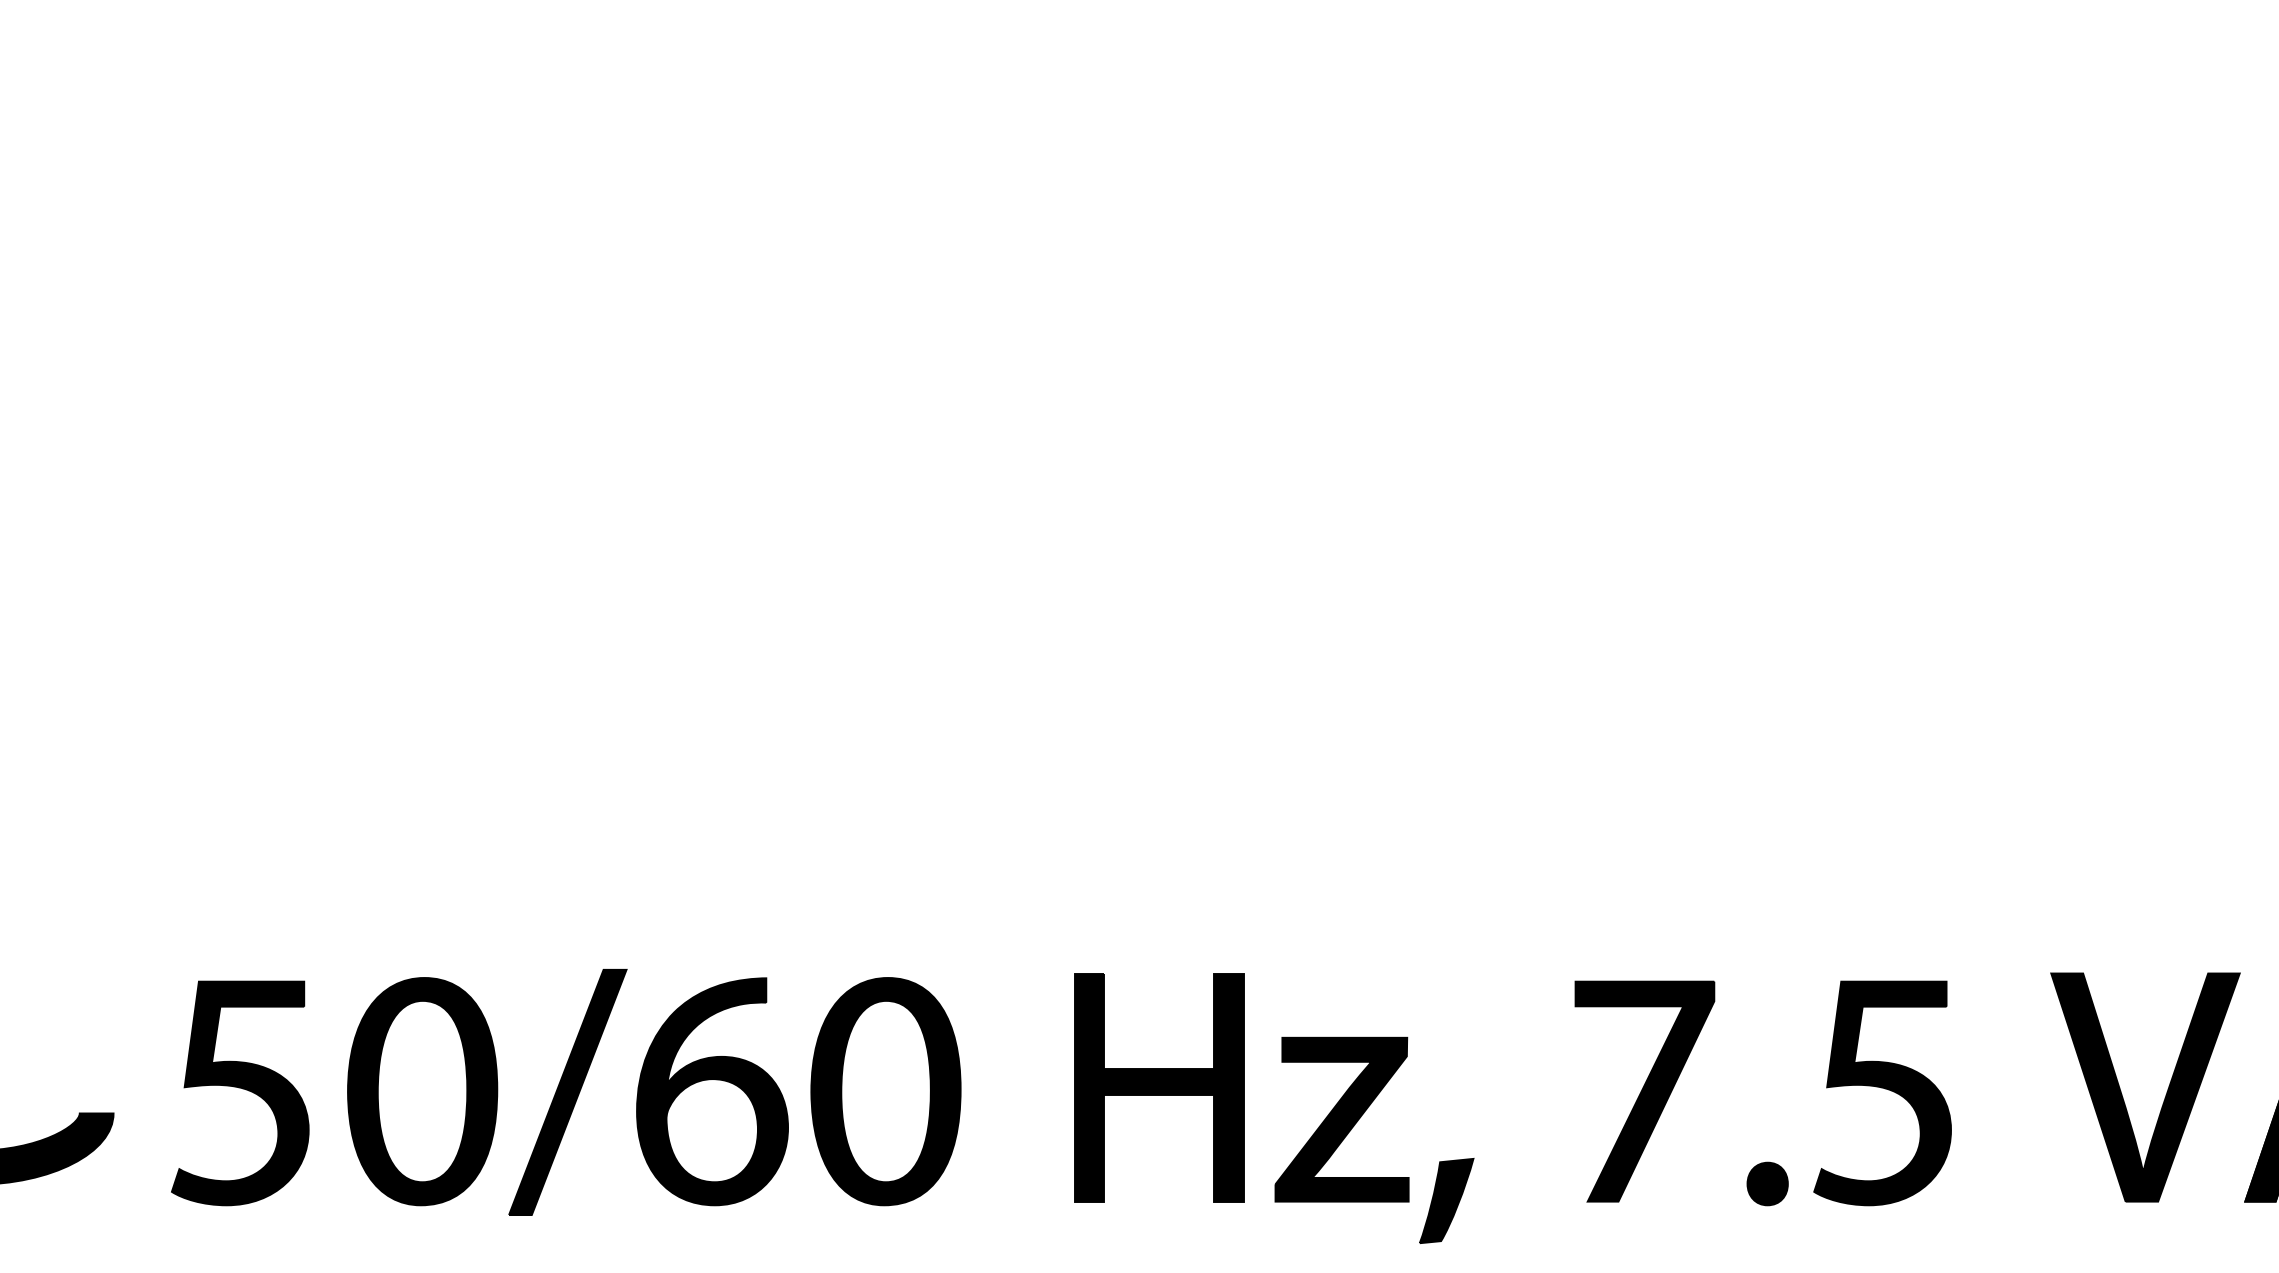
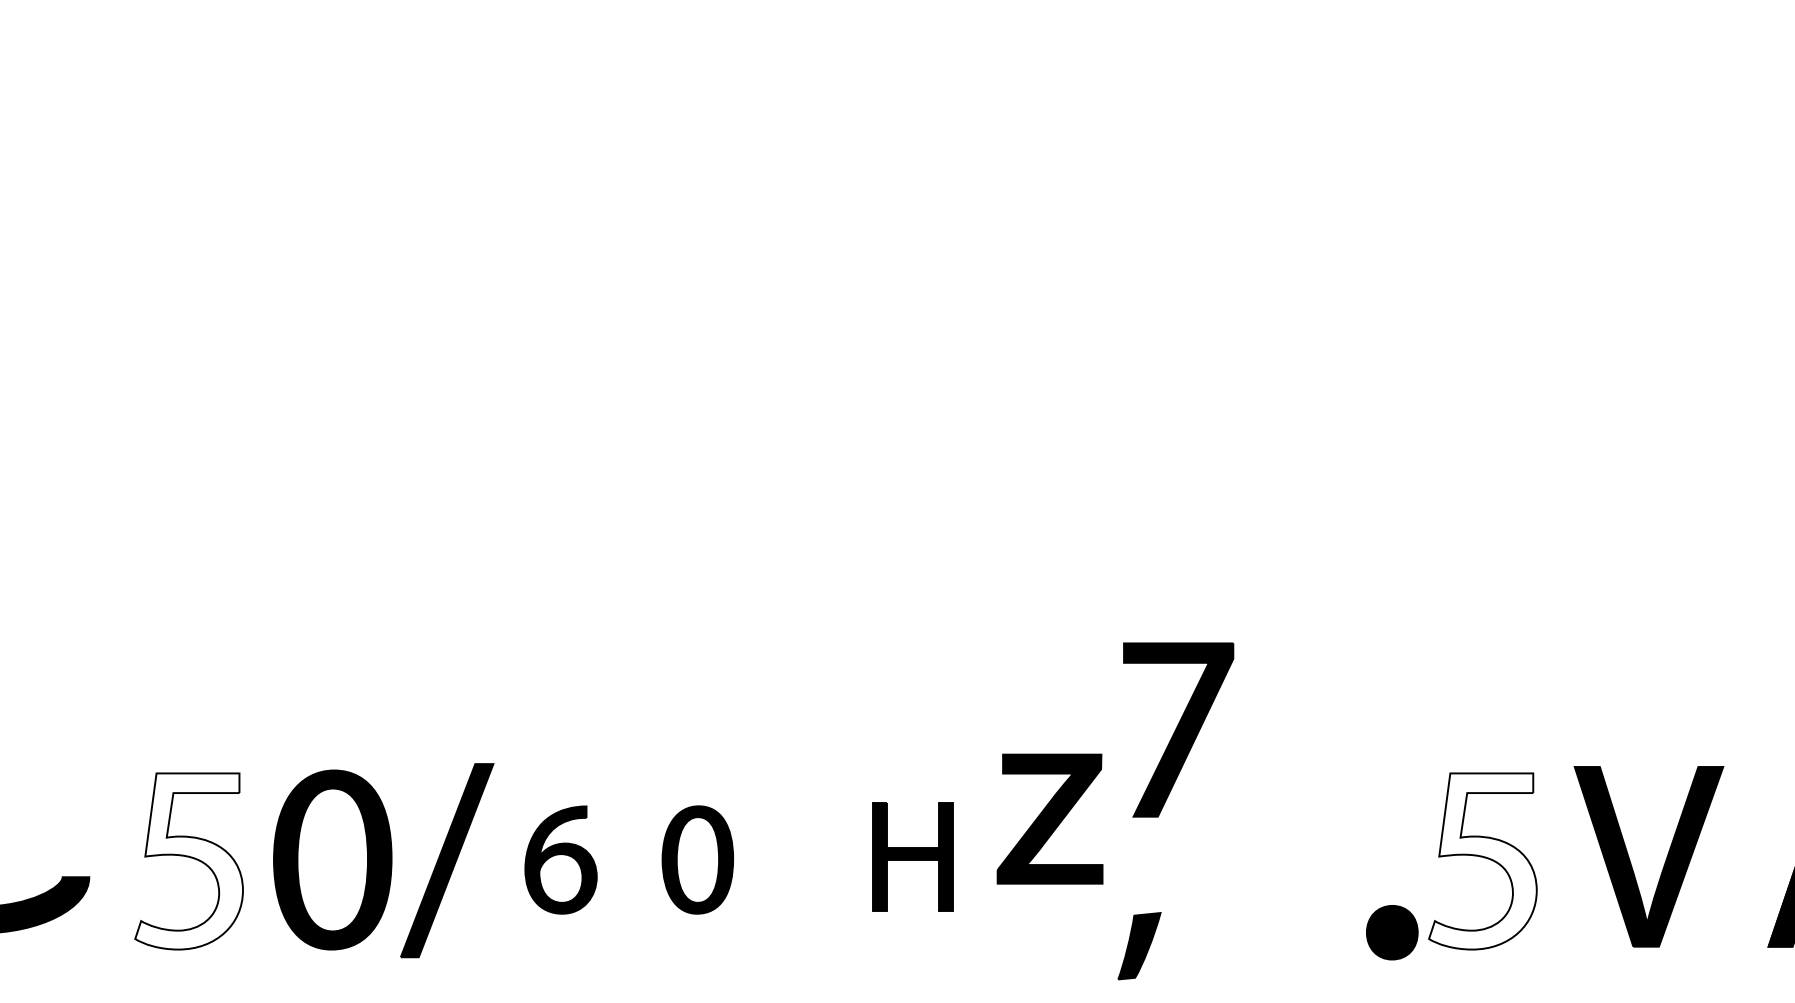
part: (1158, 1087) -> (912, 856), size x0.6
part: (711, 1090) -> (560, 859), size x0.6
part: (885, 1090) -> (697, 859), size x0.6
part: (1644, 1090) -> (1178, 729), moved
fill: (239, 1093) -> (188, 861), removed
fill: (1882, 1093) -> (1482, 861), removed
part: (2165, 1094) -> (1664, 862), moved
part: (1341, 1118) -> (1049, 818), moved
part: (1767, 1183) -> (1392, 932), size x1.6

